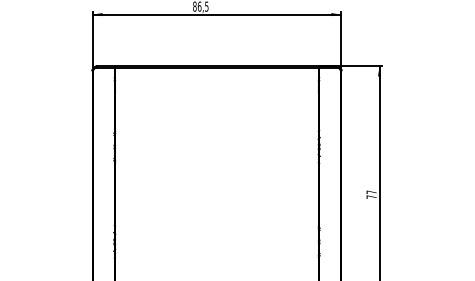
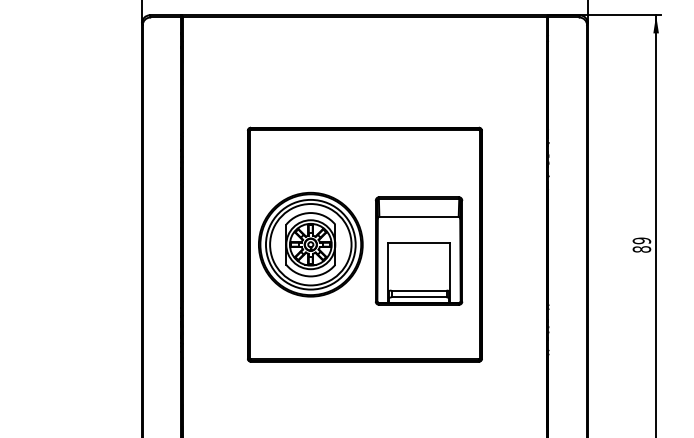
part: (216, 194) -> (364, 244), added
text: (371, 194) -> (641, 244), 77 -> 89

